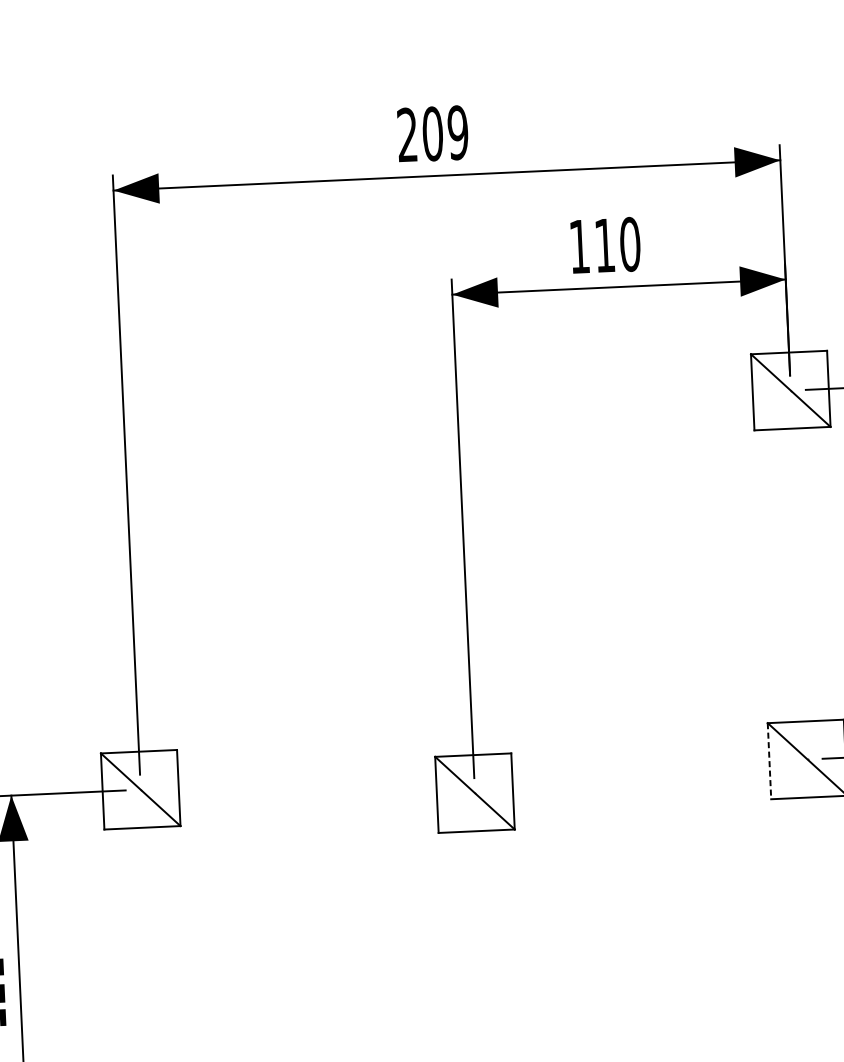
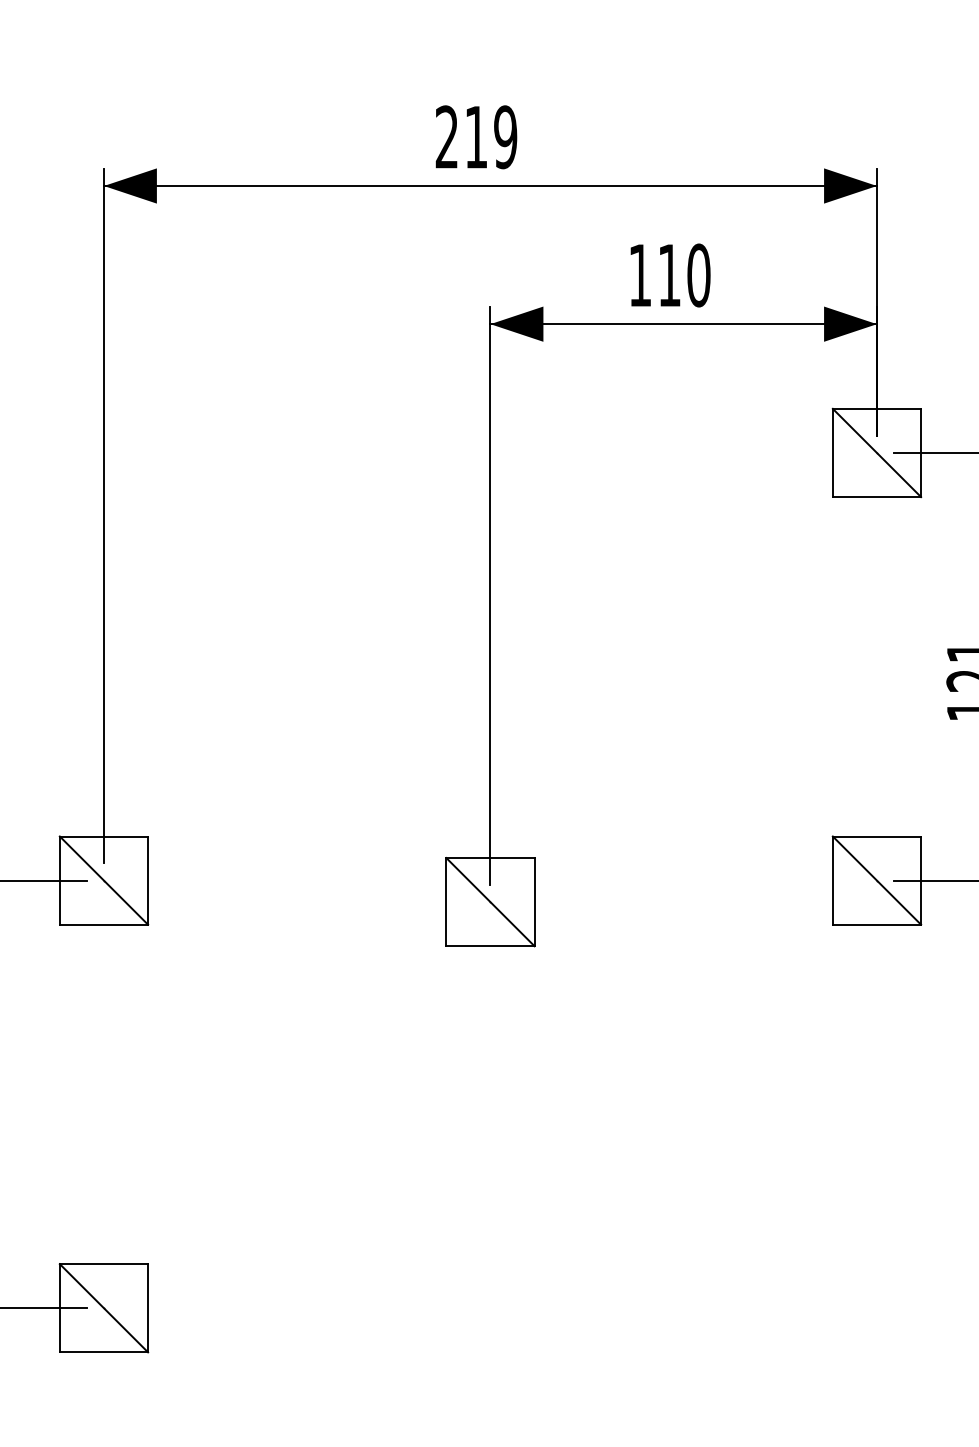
text: (432, 134) -> (475, 137), 209 -> 219
line: (769, 761) -> (832, 881), dashed -> solid

